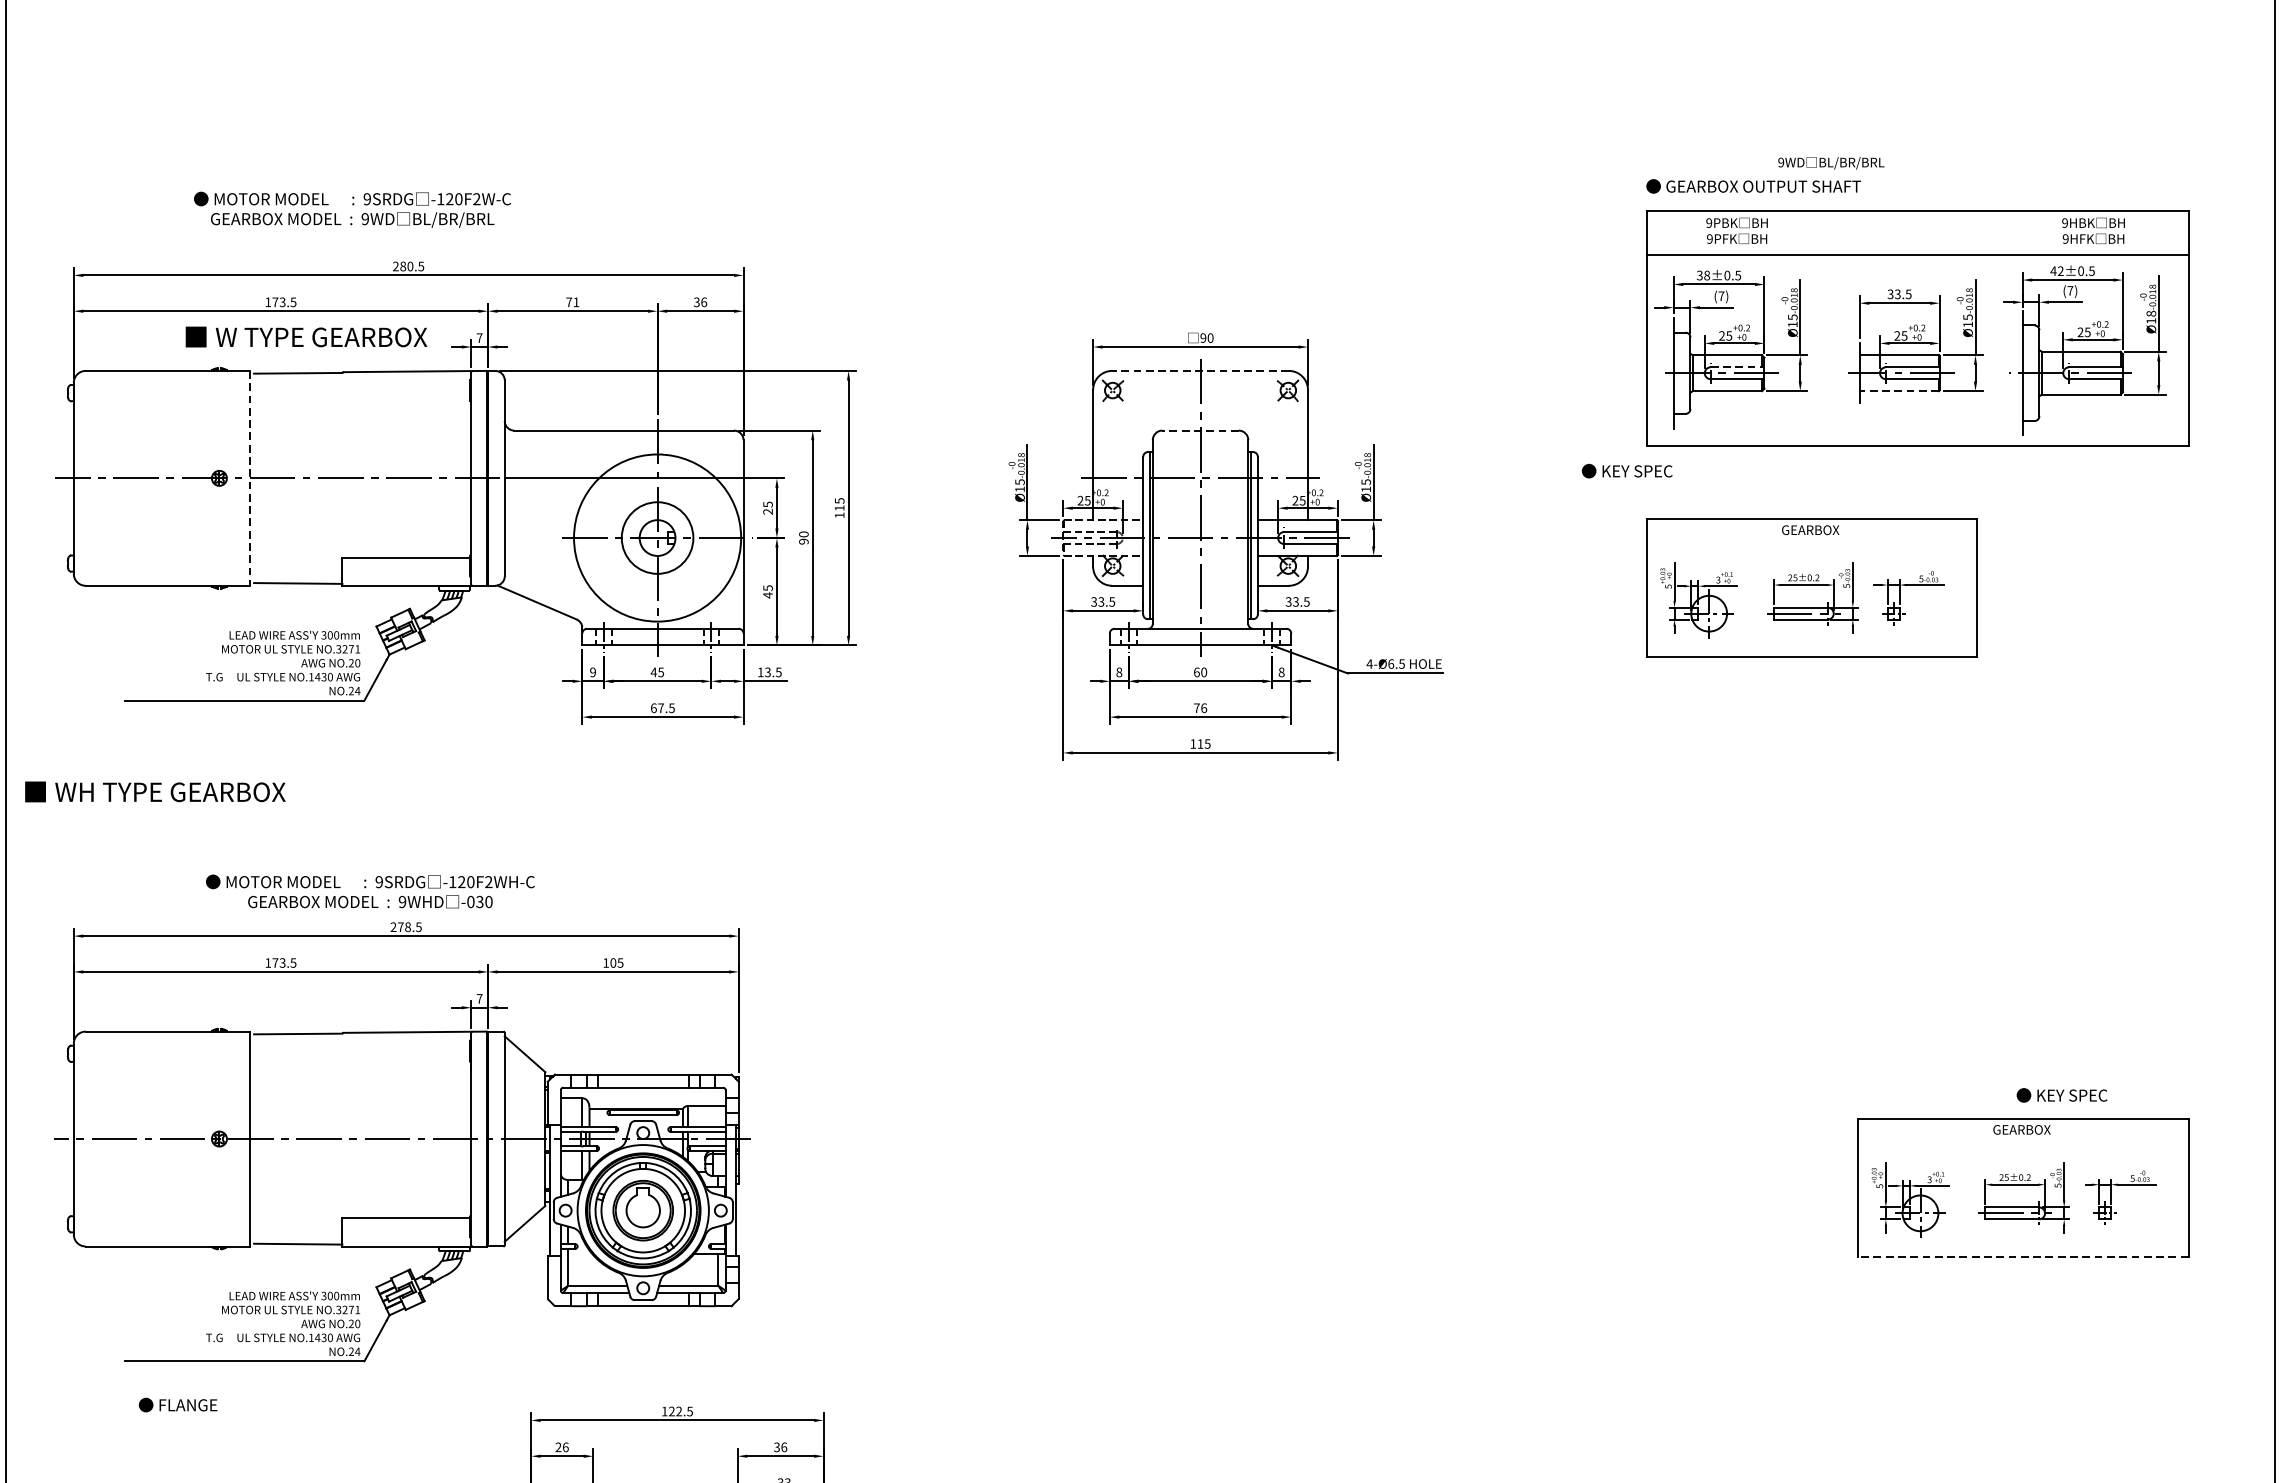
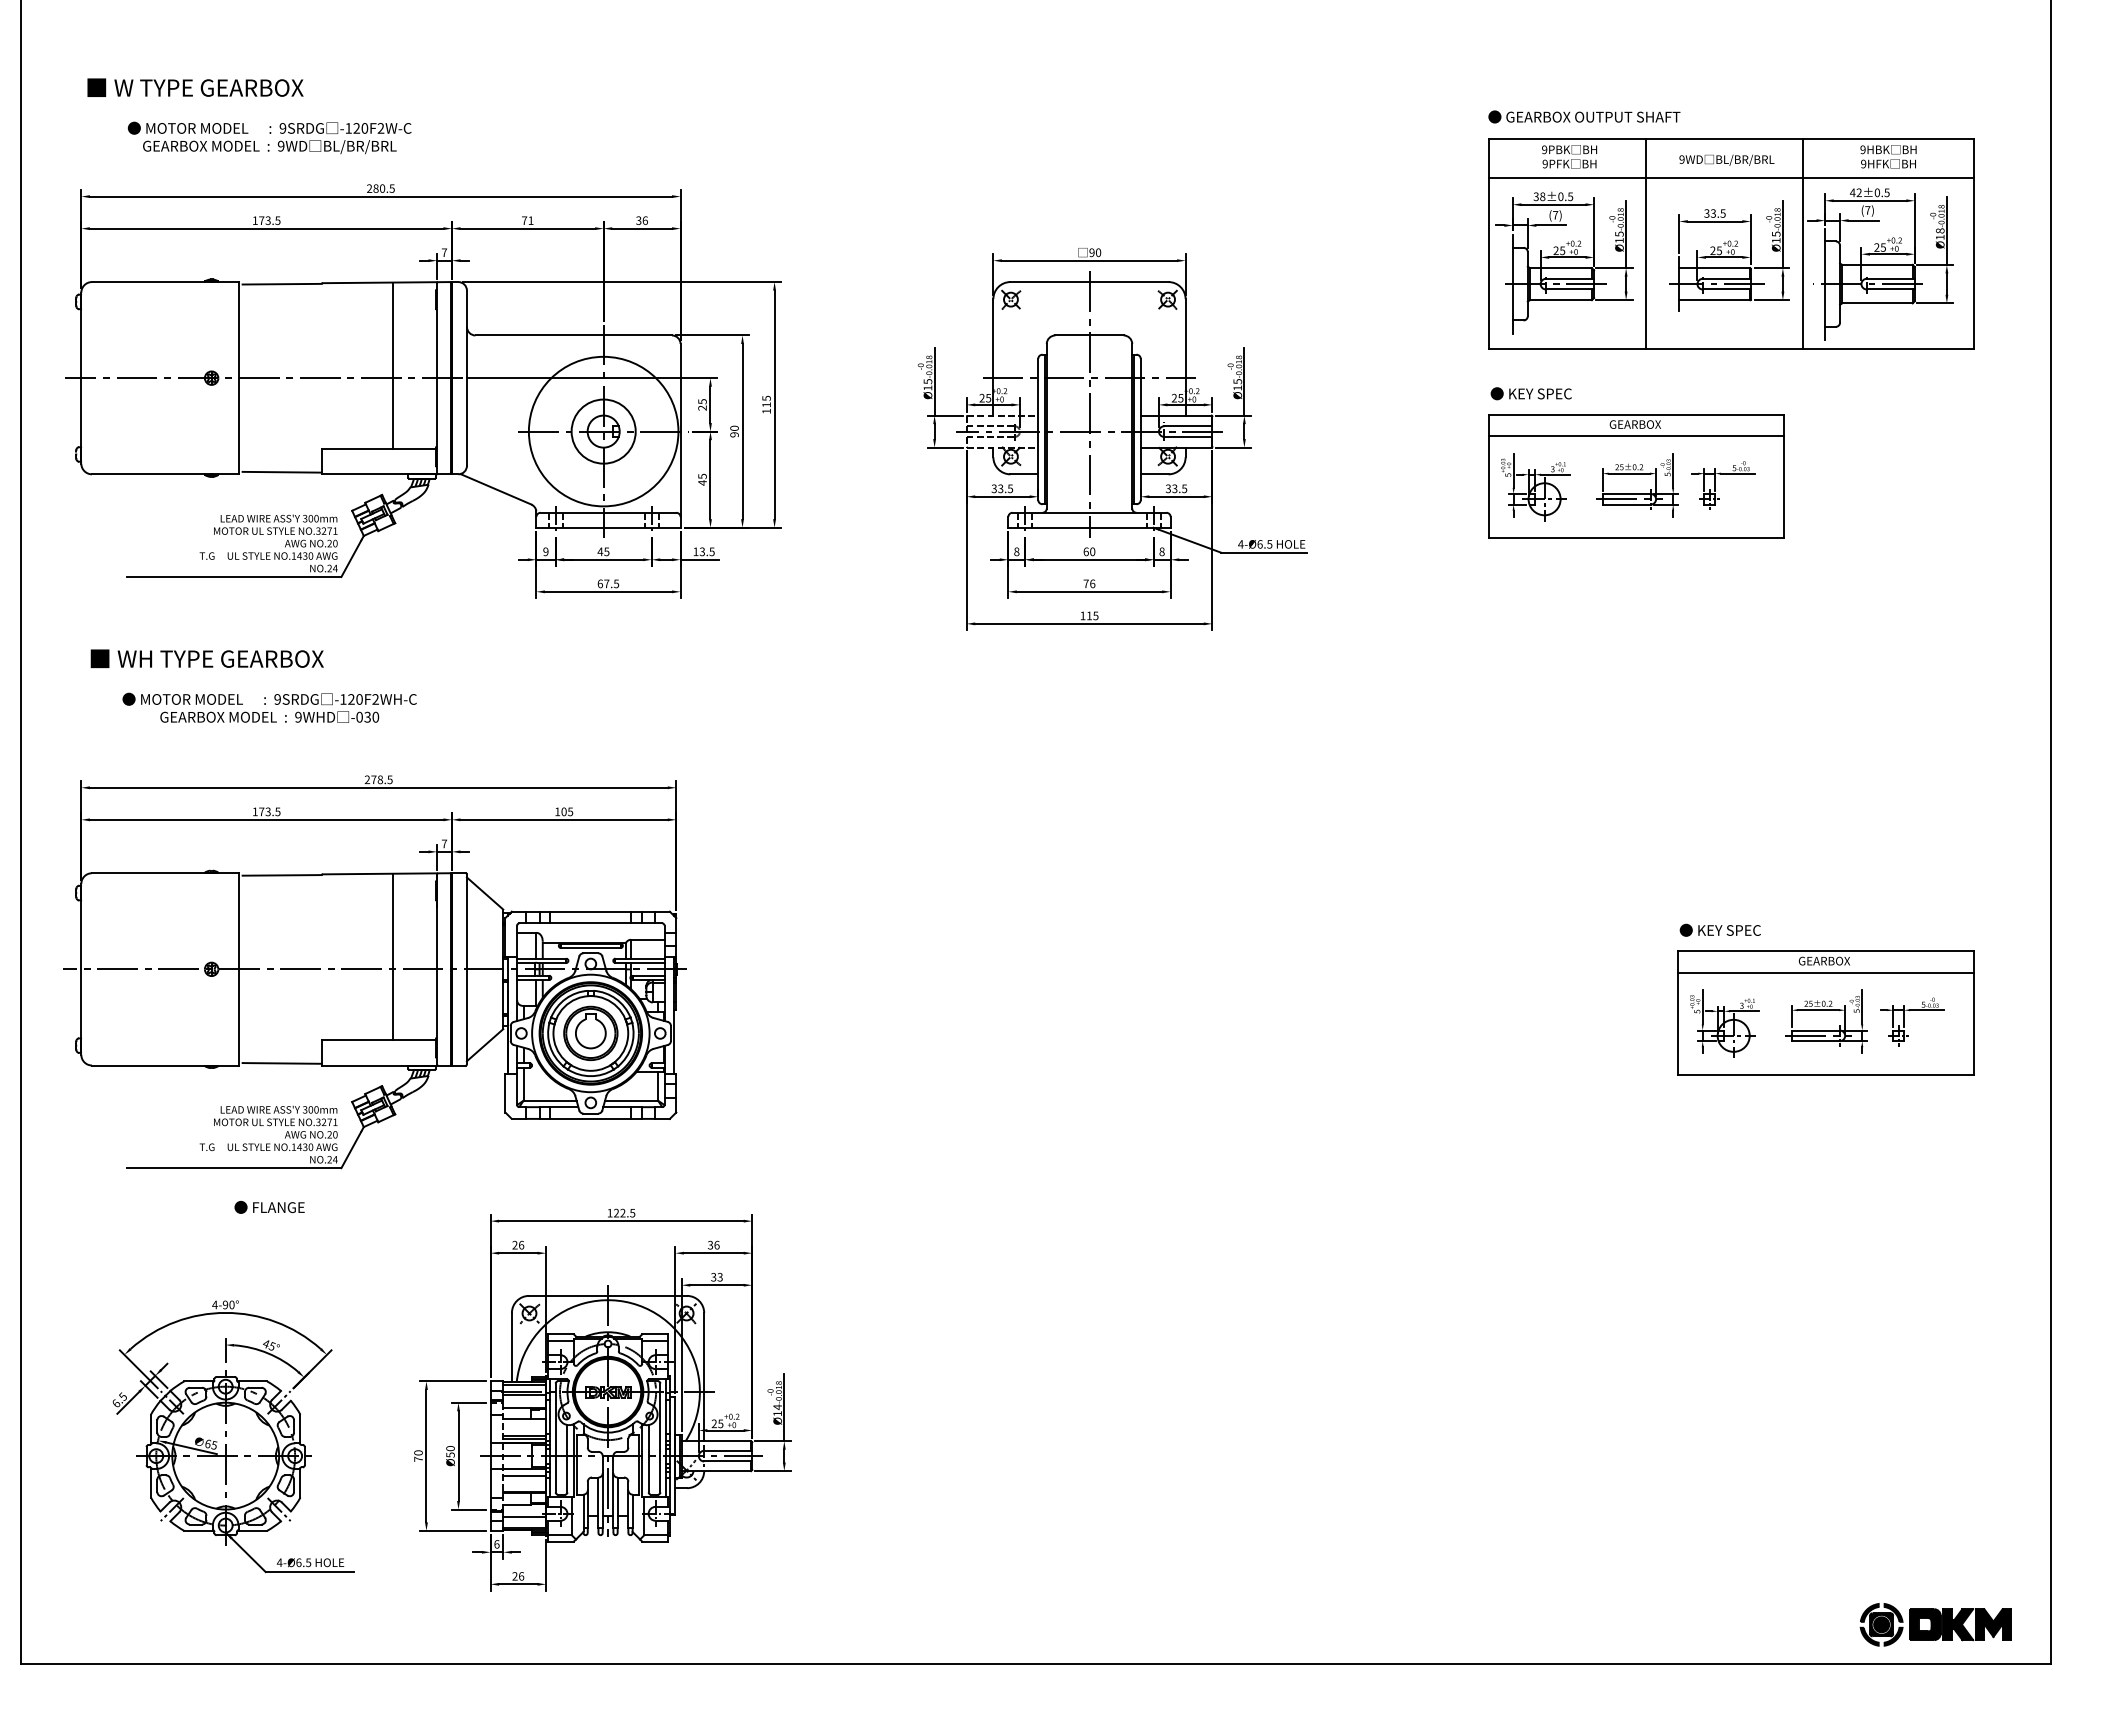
text: (1830, 162) -> (1726, 159), moved
text: (352, 209) -> (269, 137), moved
line: (1821, 327) -> (1645, 243), added
line: (1997, 327) -> (1802, 243), added
text: (306, 336) -> (195, 87), moved
line: (1738, 366) -> (1570, 278), dashed -> solid
line: (1200, 371) -> (1089, 282), dashed -> solid
line: (1899, 391) -> (1714, 300), dashed -> solid
line: (1200, 430) -> (1089, 335), dashed -> solid
line: (422, 464) -> (393, 365), added
text: (1626, 470) -> (1530, 393), moved
line: (250, 478) -> (239, 378), dashed -> solid
line: (1811, 543) -> (1636, 436), added
text: (154, 791) -> (206, 658), moved
text: (370, 891) -> (269, 707), moved
text: (2061, 1094) -> (1719, 929), moved
line: (422, 1124) -> (393, 956), added
line: (2023, 1142) -> (1825, 972), added
line: (2023, 1256) -> (1825, 1074), dashed -> solid
text: (177, 1405) -> (269, 1207), moved

